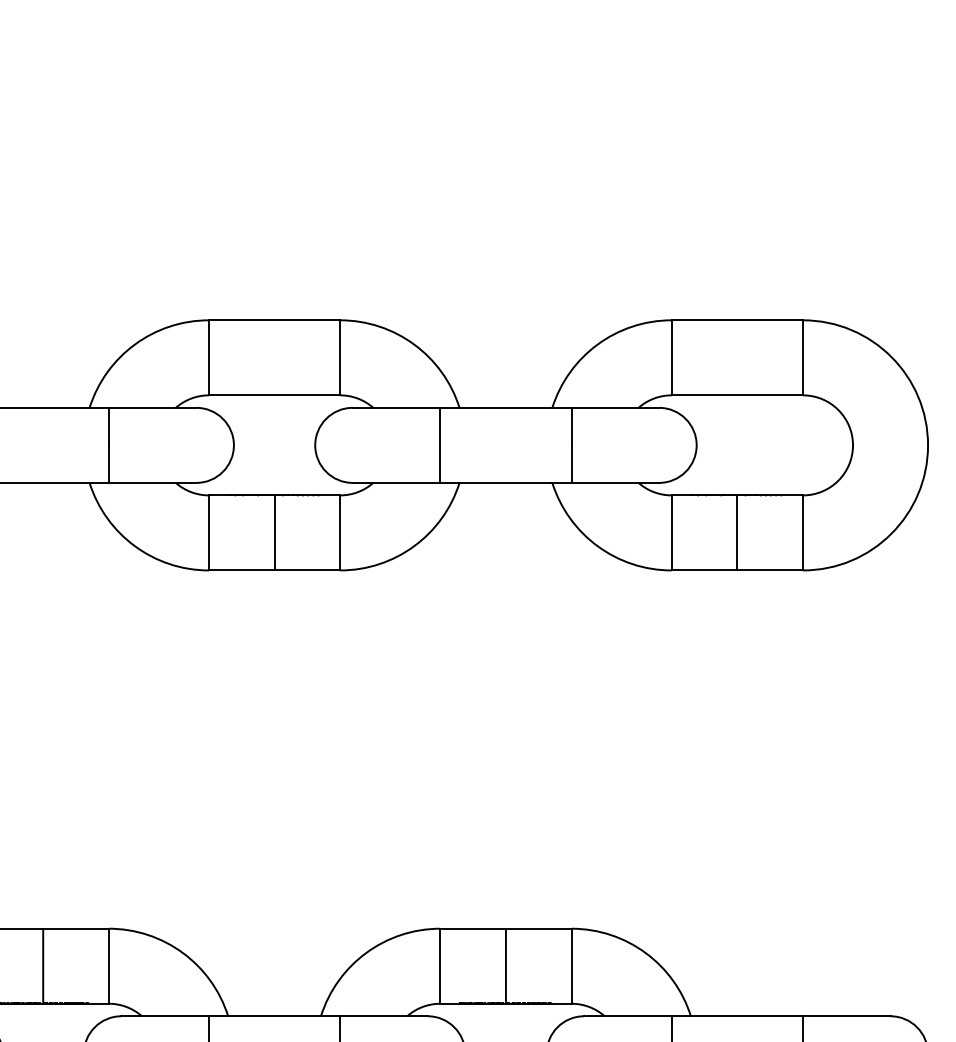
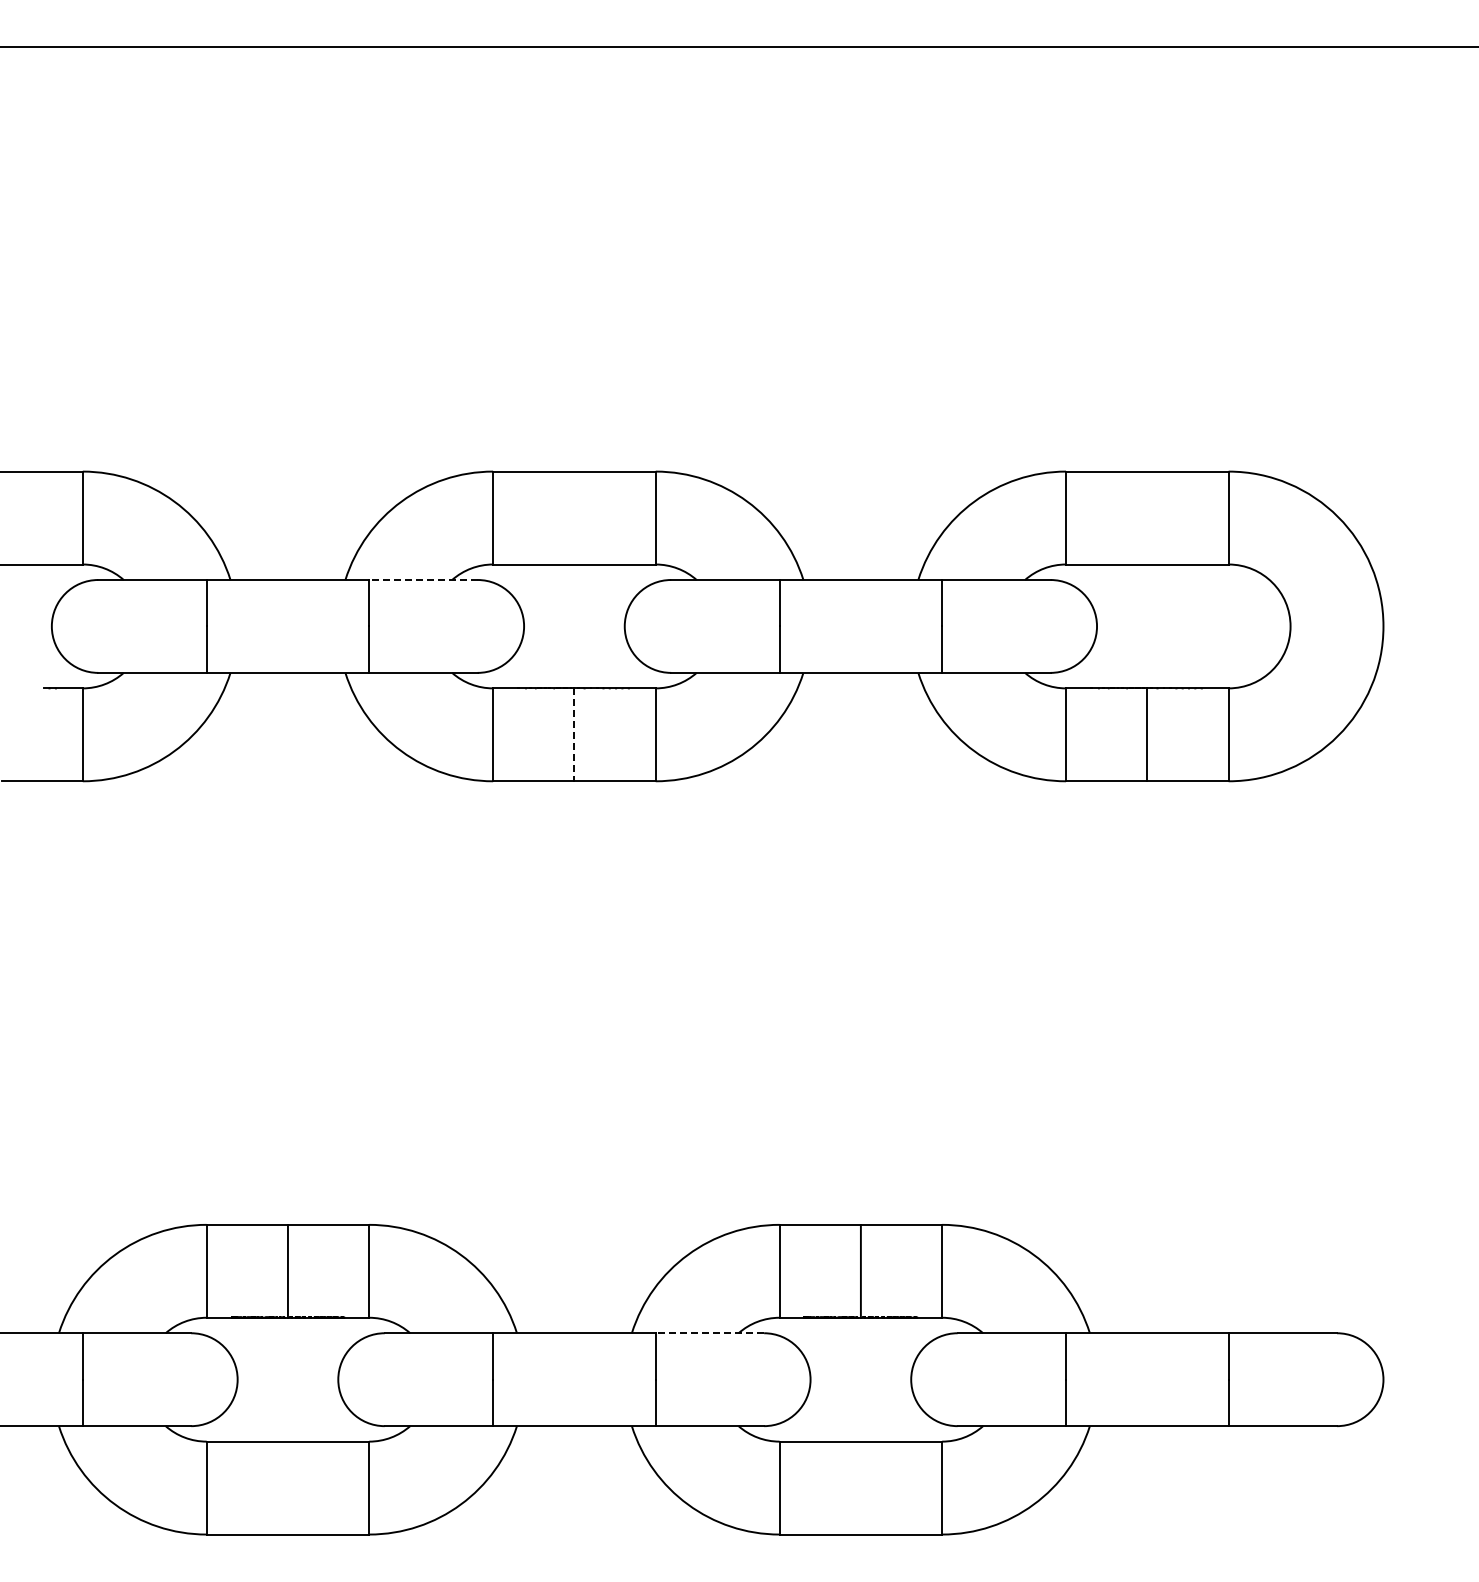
line: (151, 408) -> (422, 580), solid -> dashed
line: (274, 533) -> (574, 735), solid -> dashed
line: (383, 1016) -> (709, 1333), solid -> dashed

